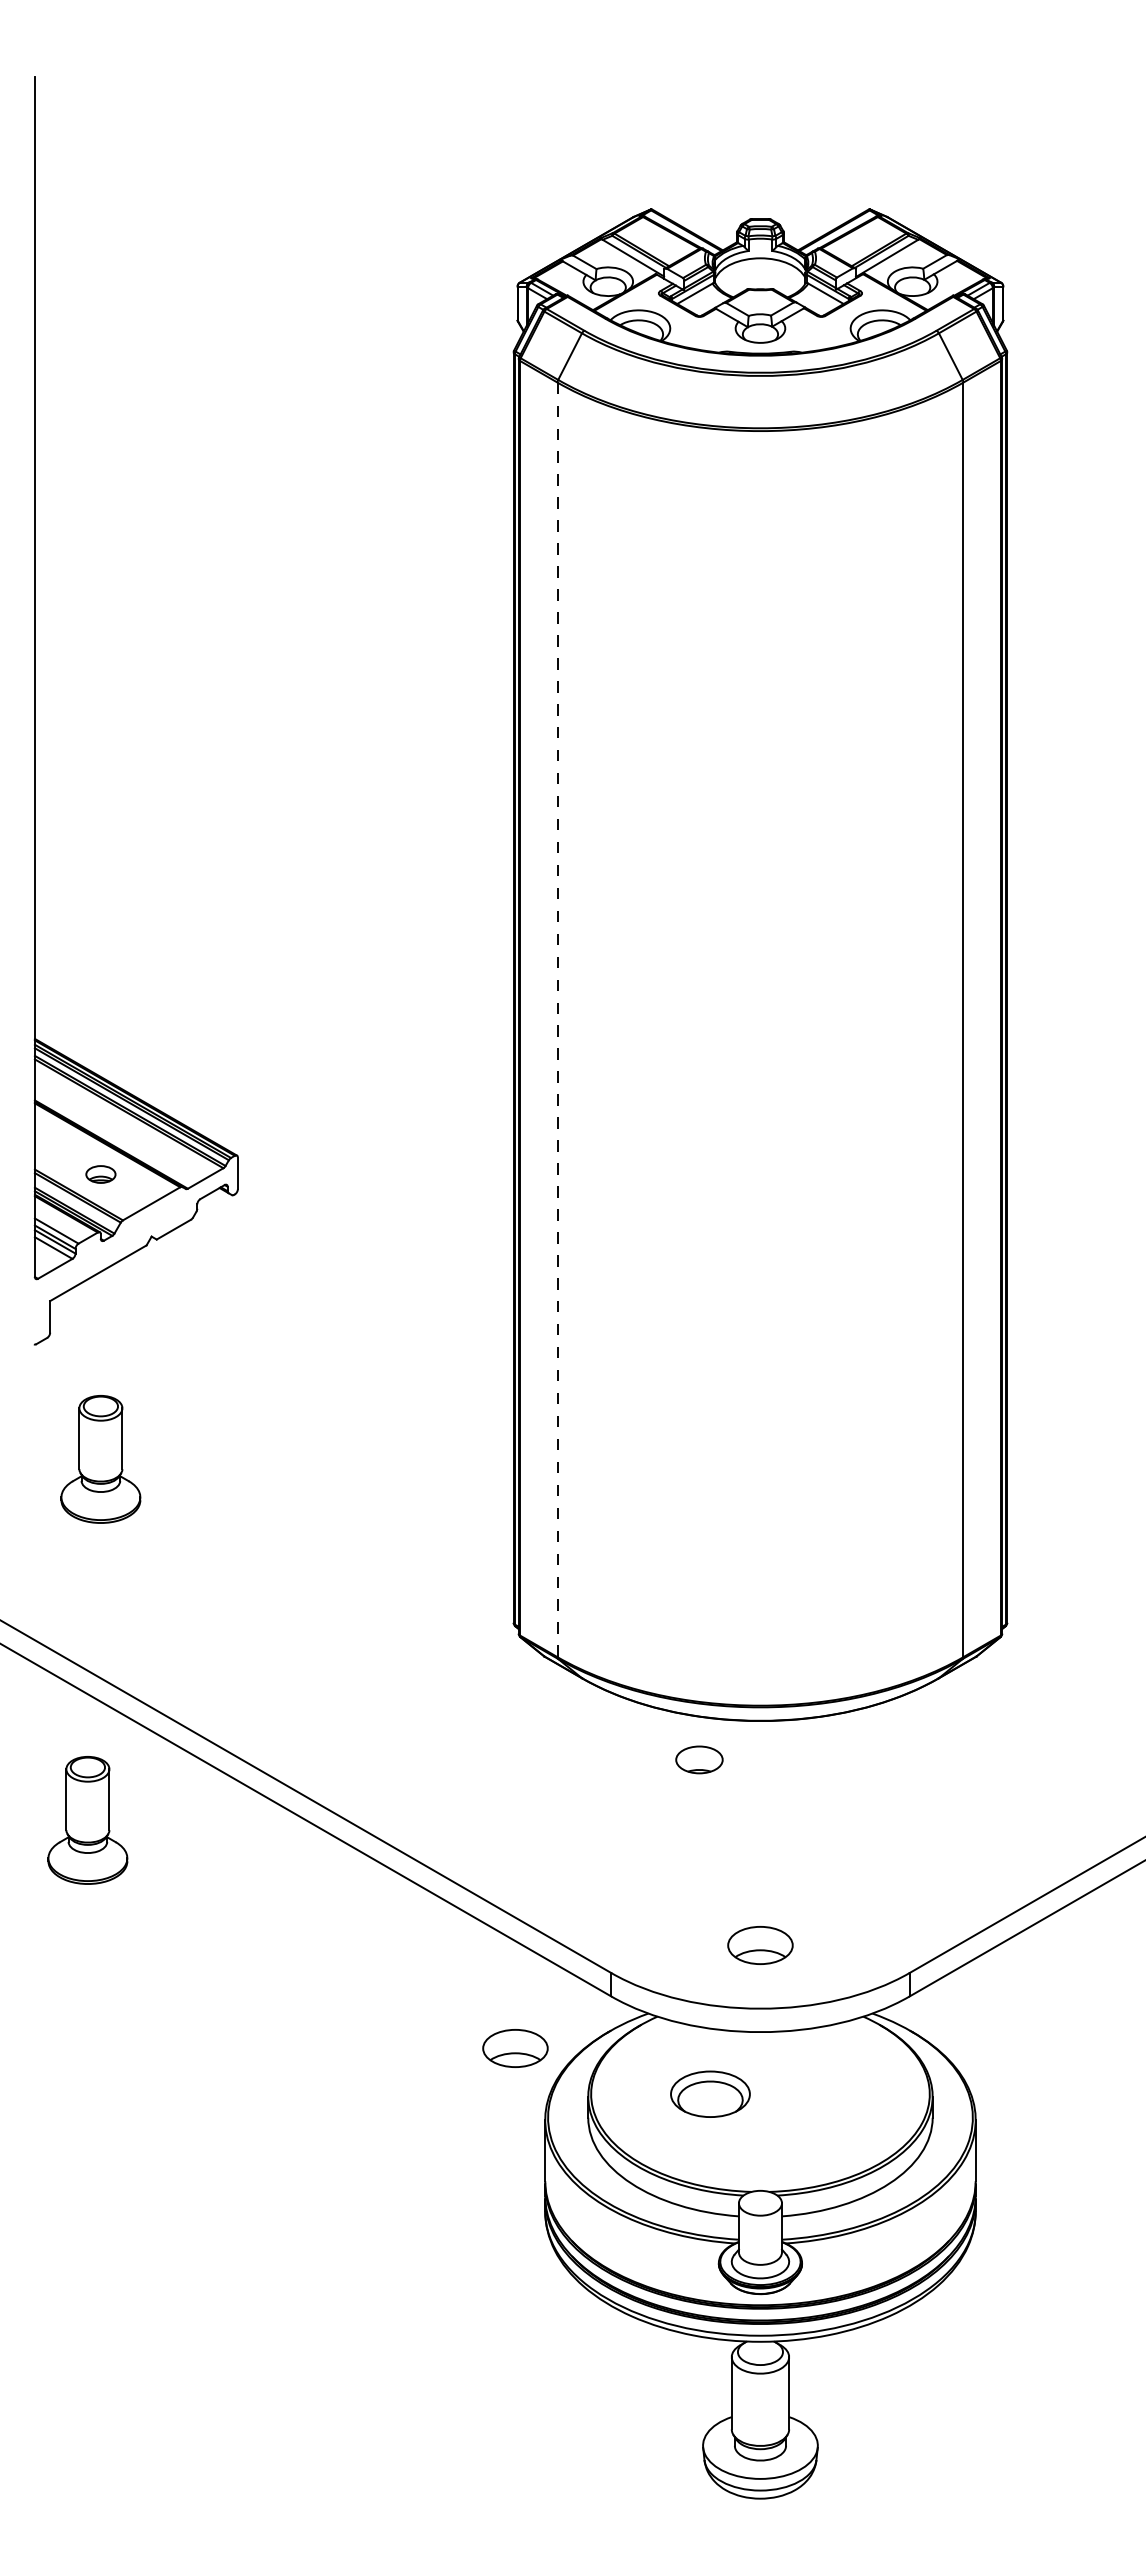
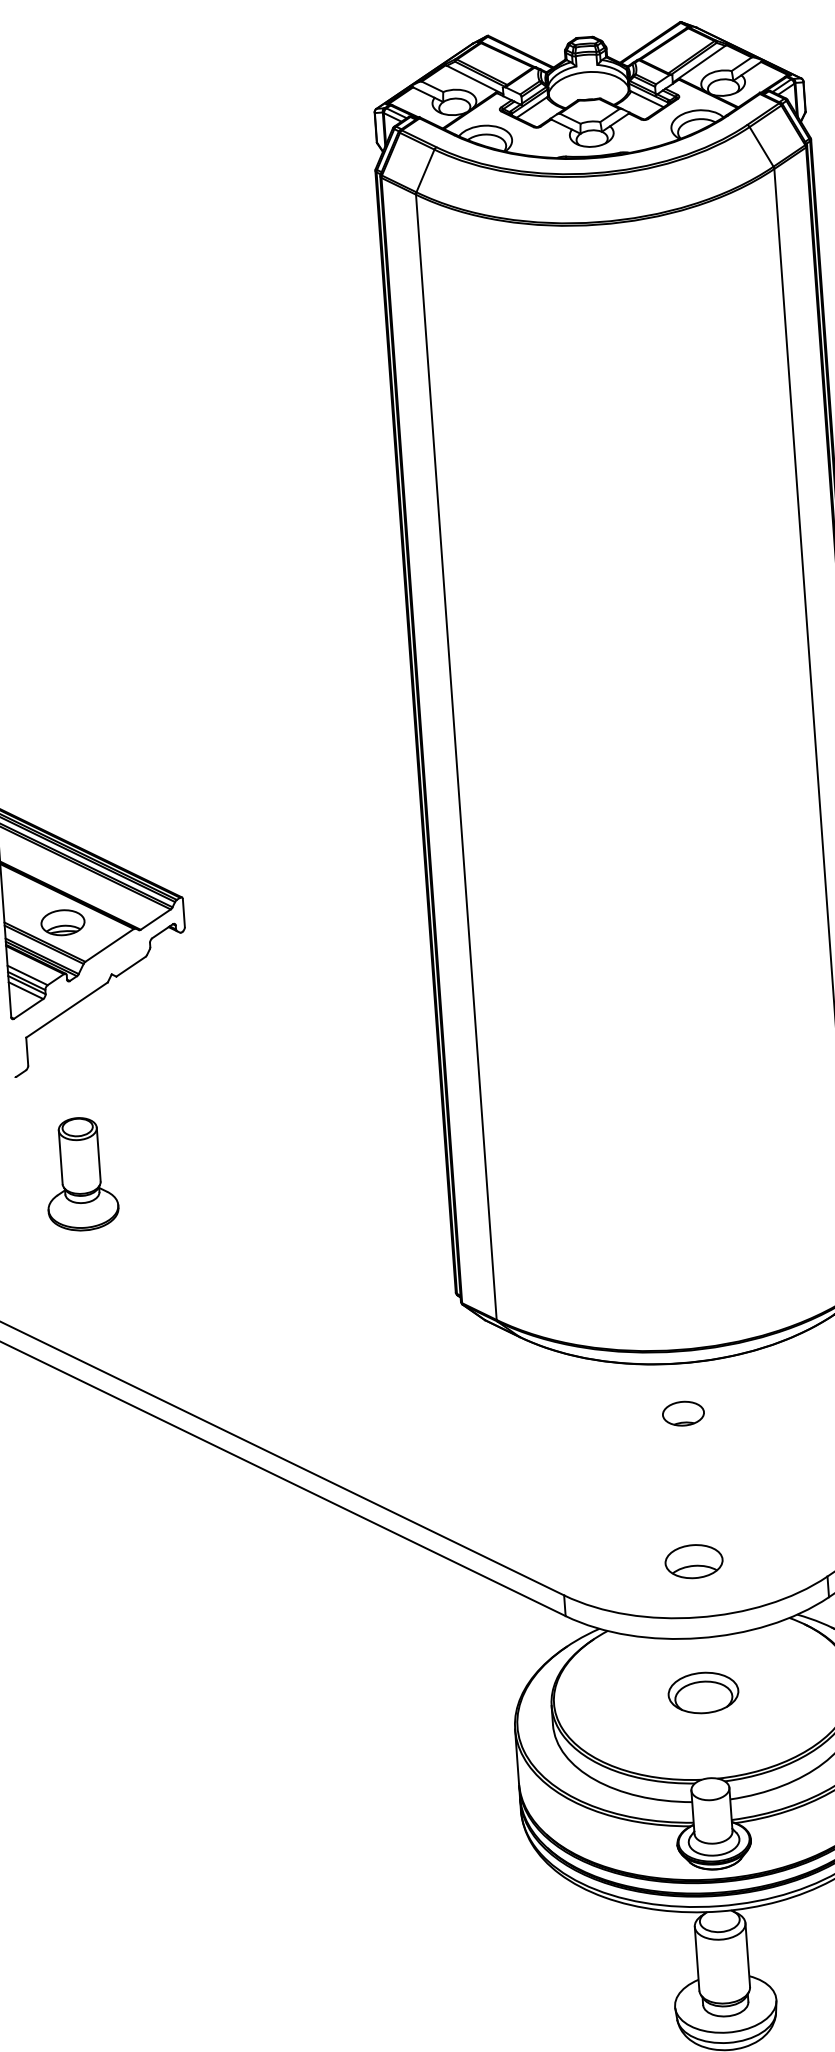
line: (557, 1020) -> (456, 757), dashed -> solid
part: (100, 1174) -> (62, 922), size x1.67
part: (699, 1759) -> (683, 1413), moved
part: (87, 1820) -> (92, 1493), removed
part: (515, 2048) -> (484, 1668), removed
part: (710, 2093) -> (703, 1692), moved

